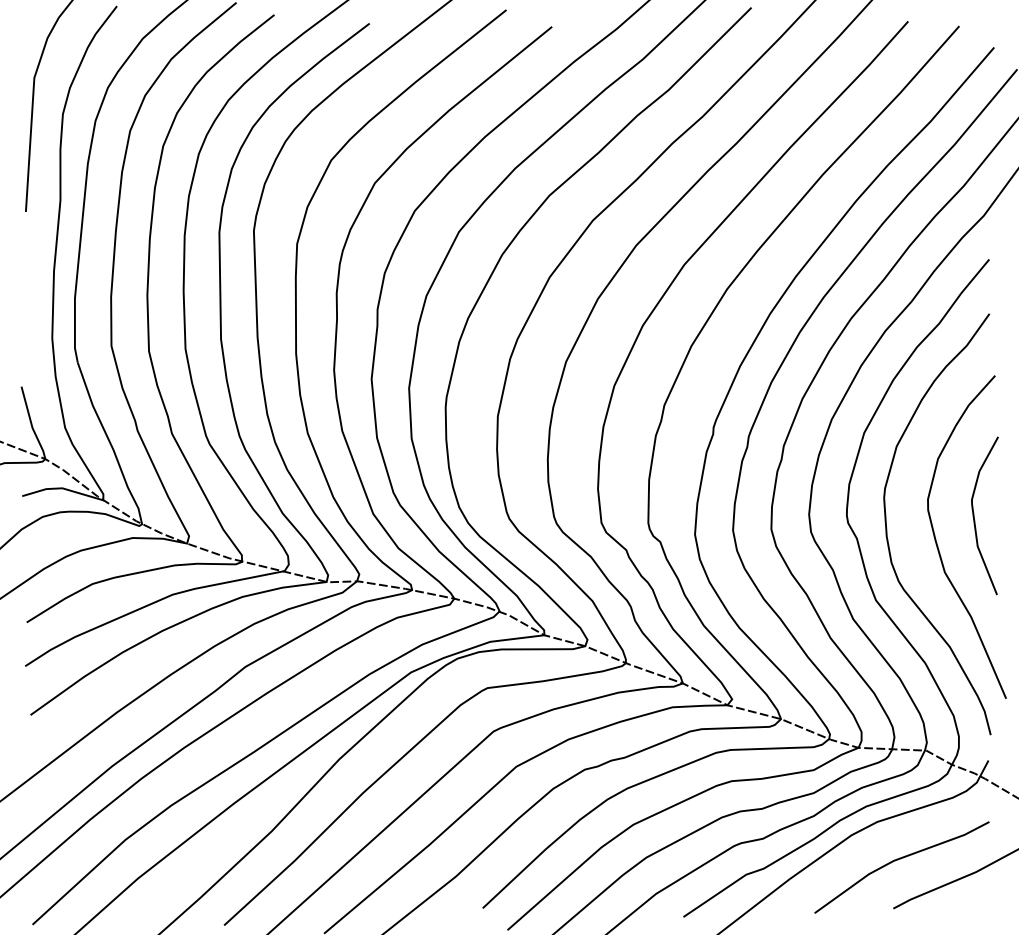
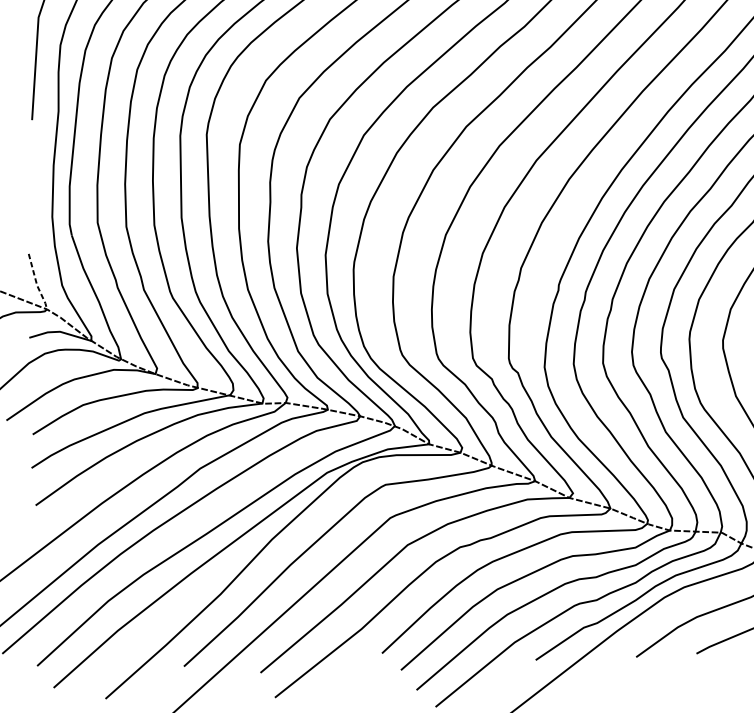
line: (31, 425) -> (36, 283), solid -> dashed

